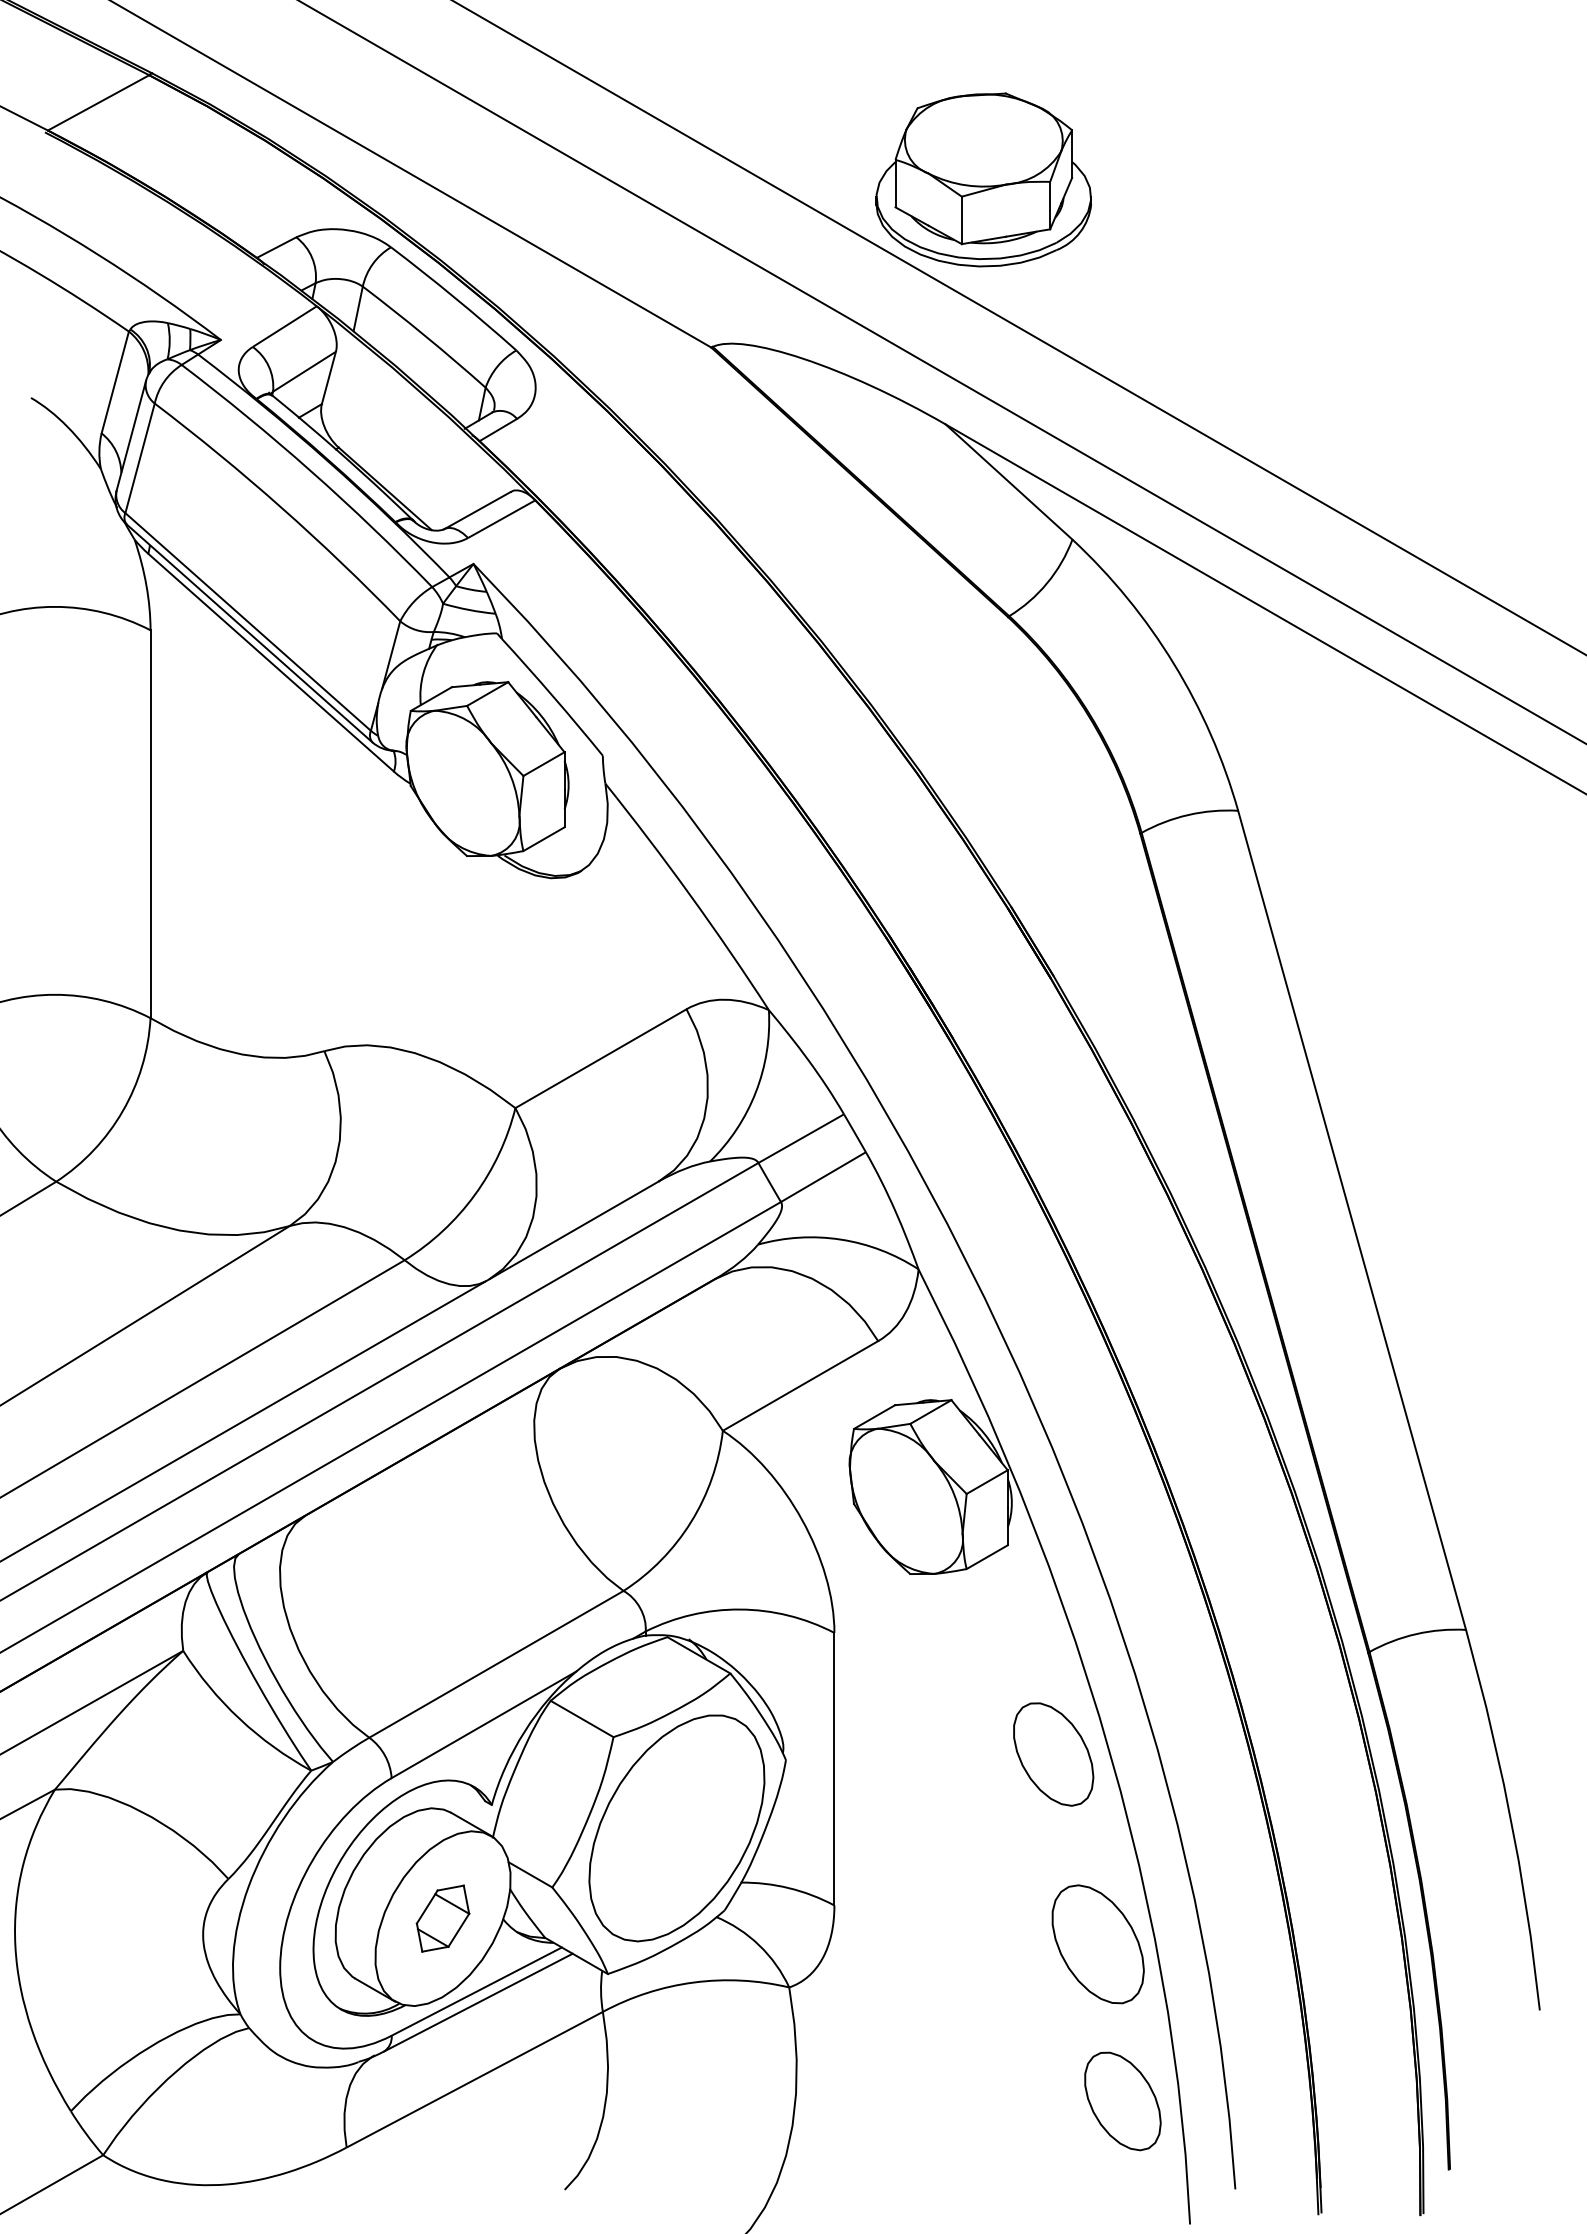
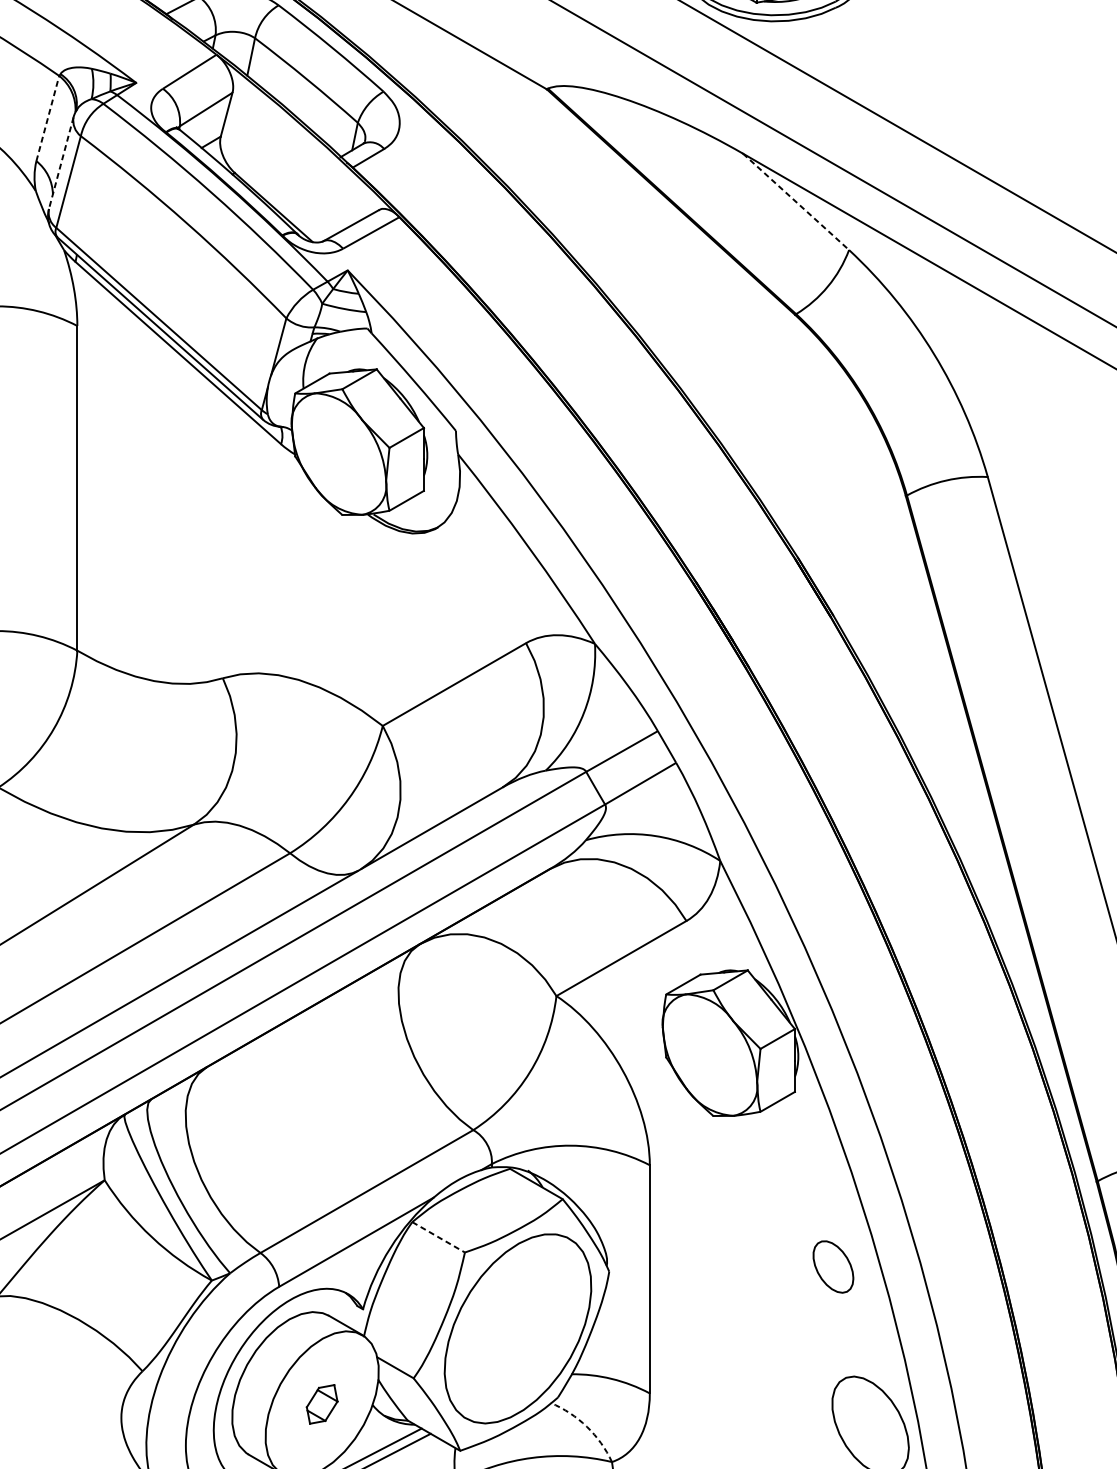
line: (115, 382) -> (48, 118), solid -> dashed
line: (131, 435) -> (61, 162), solid -> dashed
line: (1009, 482) -> (796, 202), solid -> dashed
line: (582, 1719) -> (438, 1237), solid -> dashed
part: (1053, 1754) -> (833, 1267), size x0.6
part: (442, 1918) -> (321, 1404), size x0.7
arc: (759, 1945) -> (587, 1426), solid -> dashed

